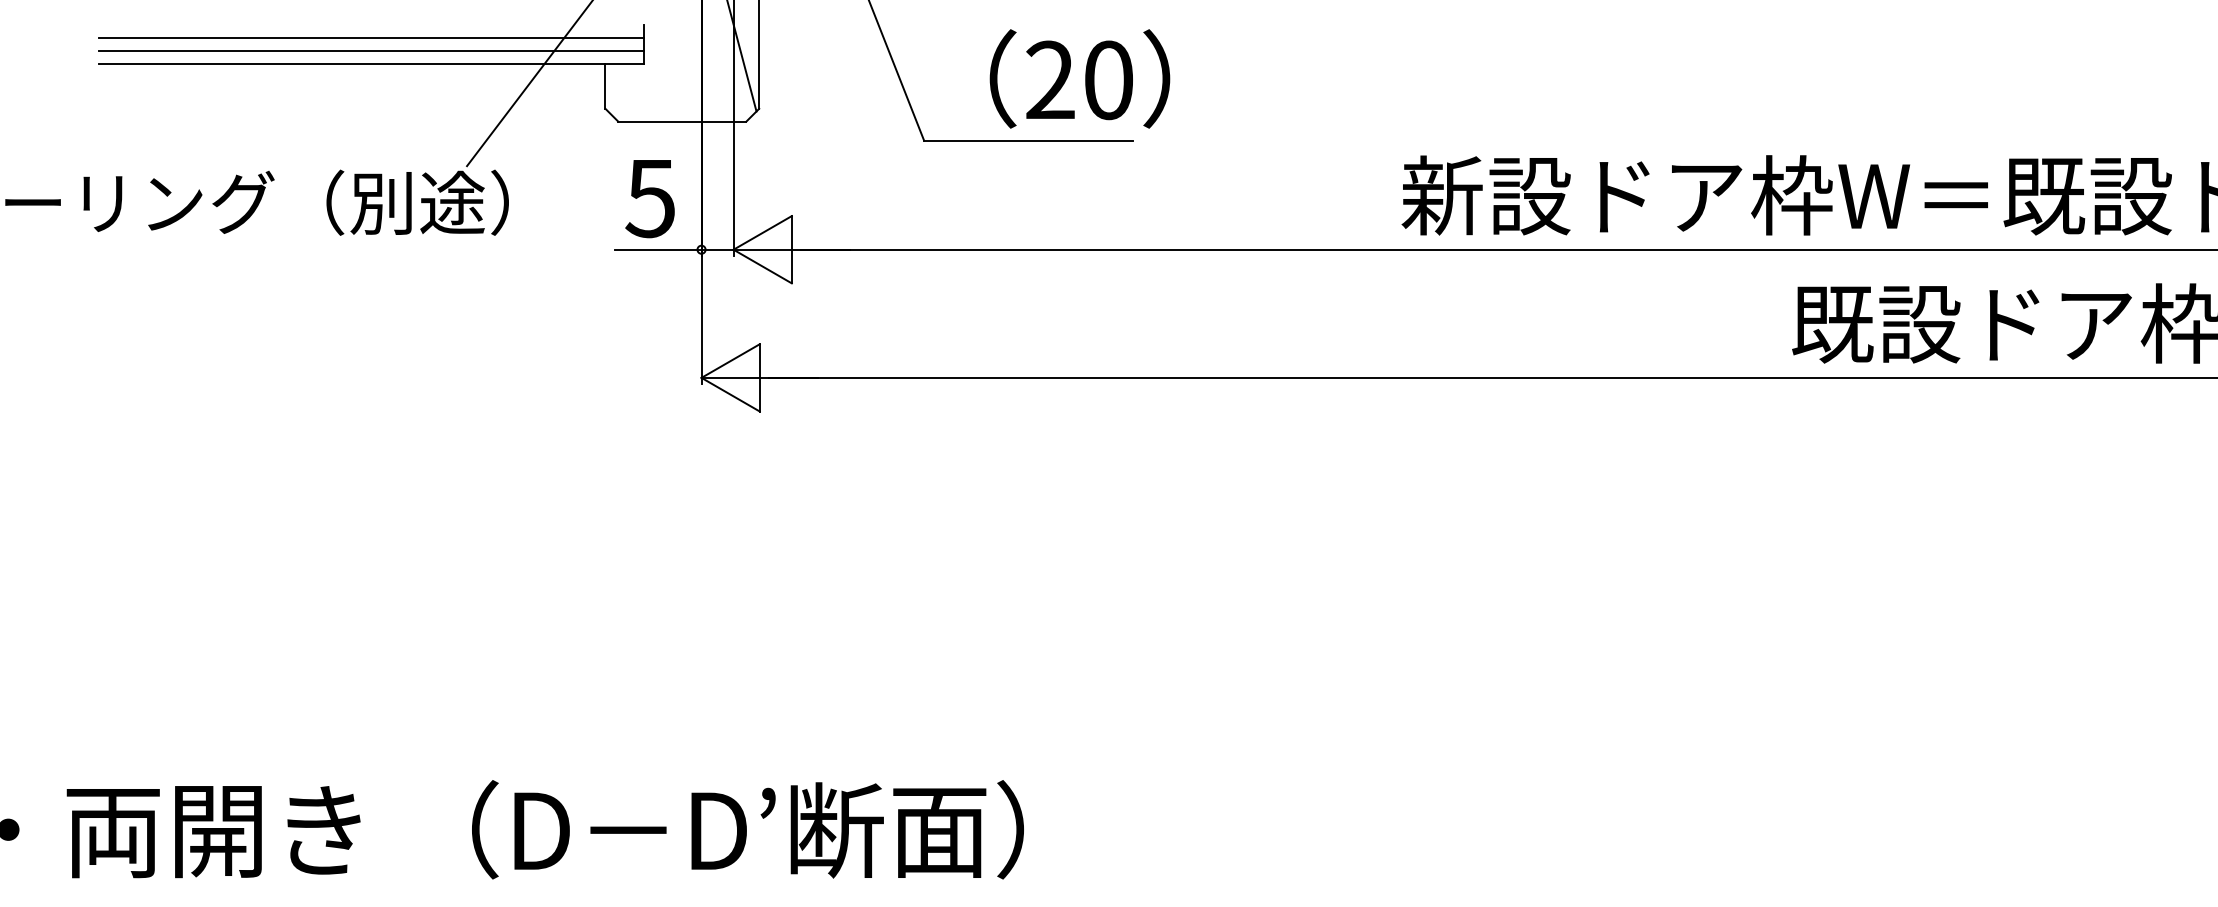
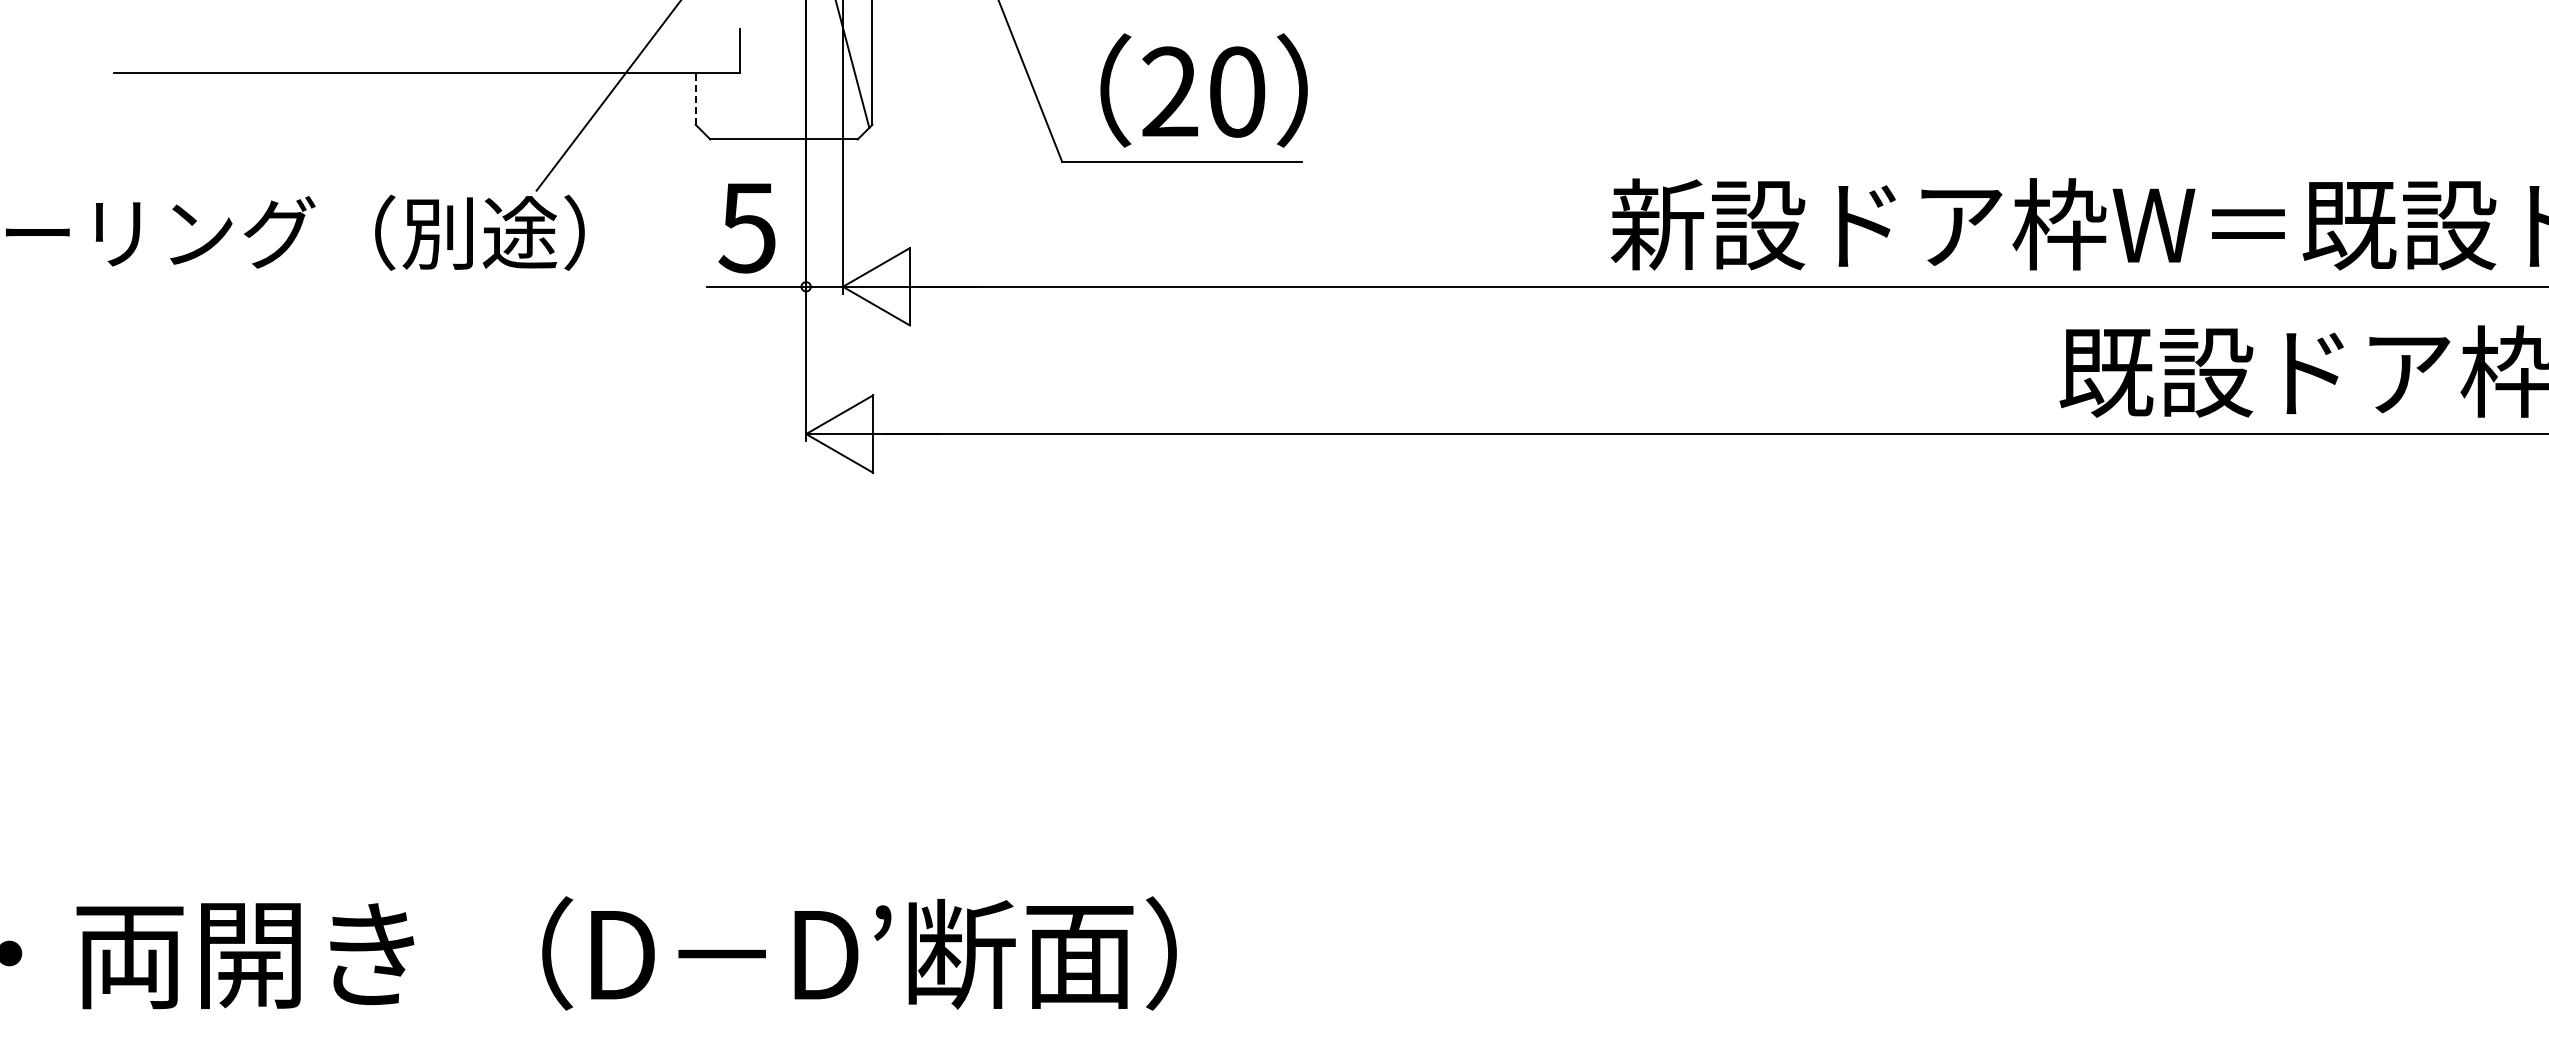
line: (371, 38) -> (426, 43), removed
line: (371, 51) -> (426, 58), removed
text: (1079, 78) -> (1203, 90), moved
line: (605, 86) -> (695, 99), solid -> dashed

